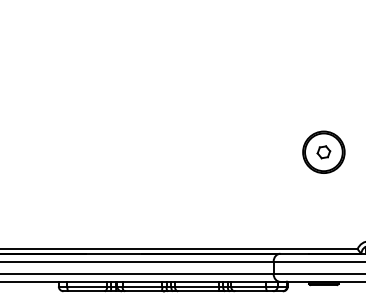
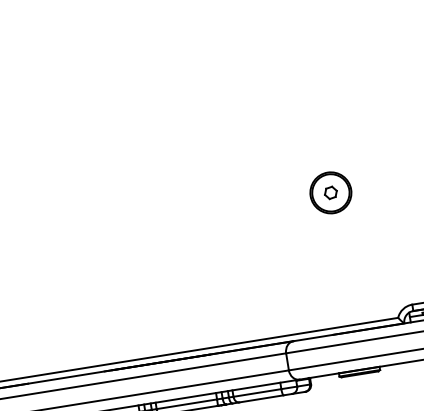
part: (323, 151) -> (330, 191), size x0.71

